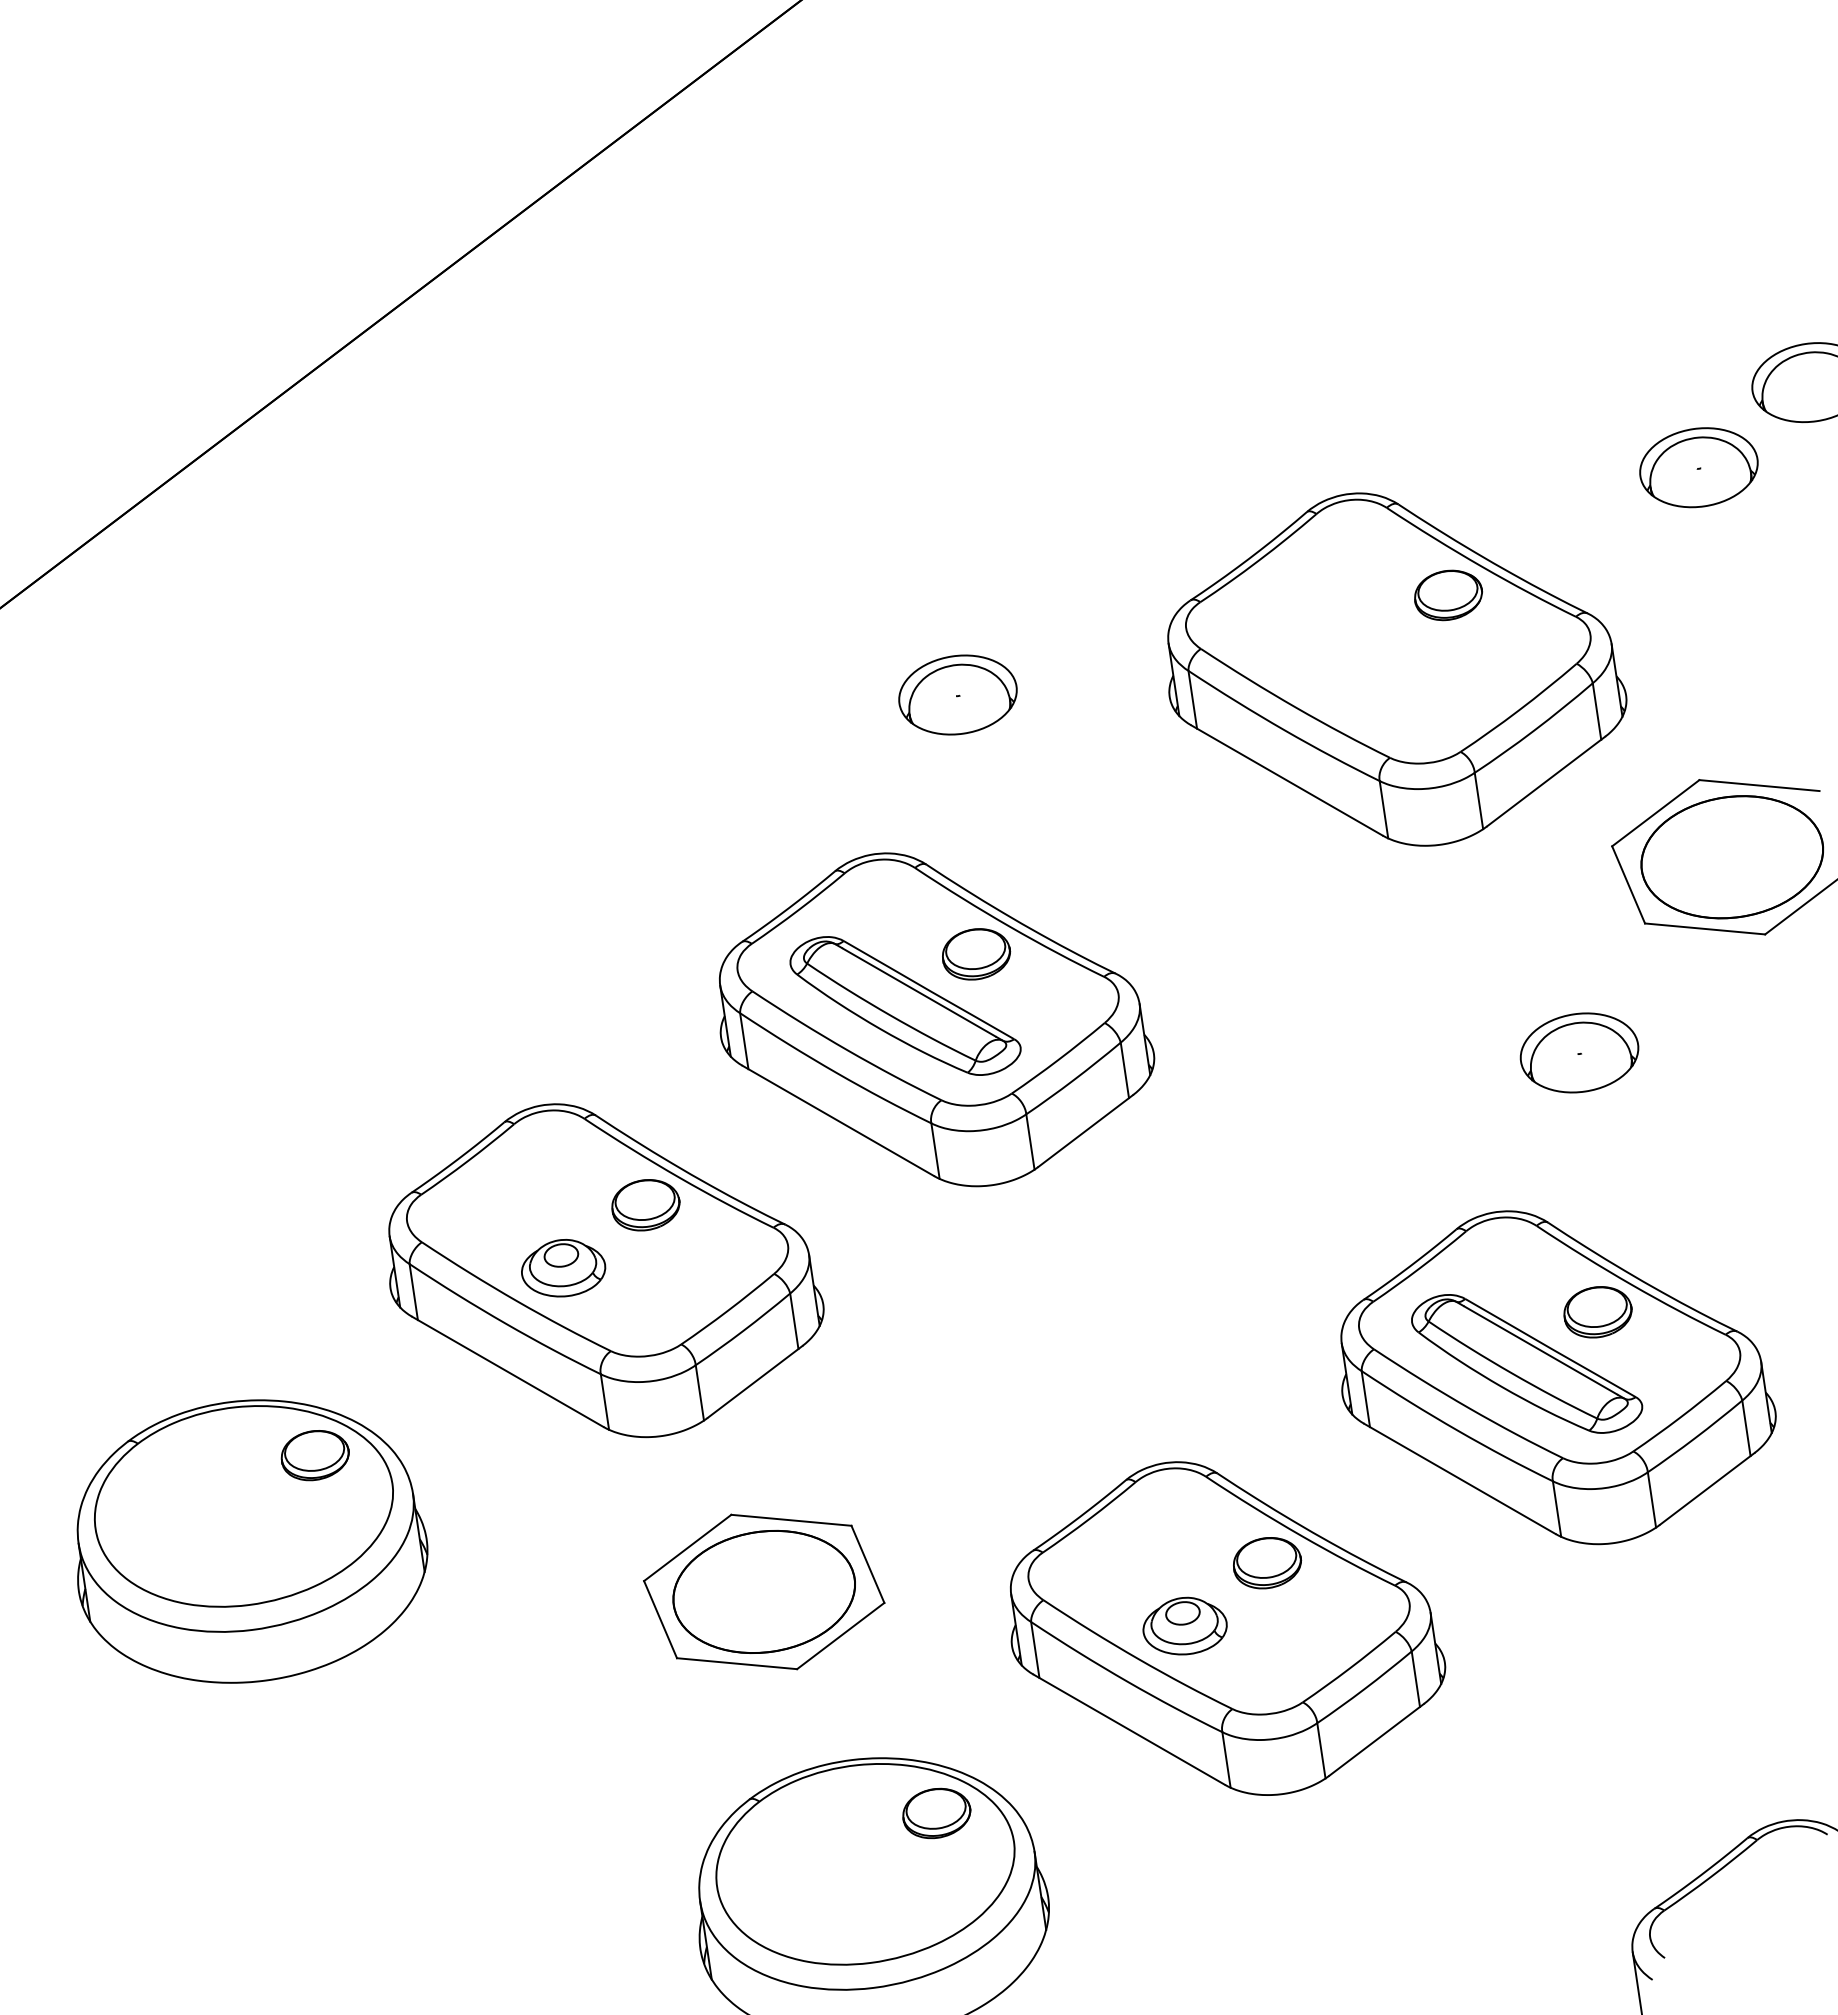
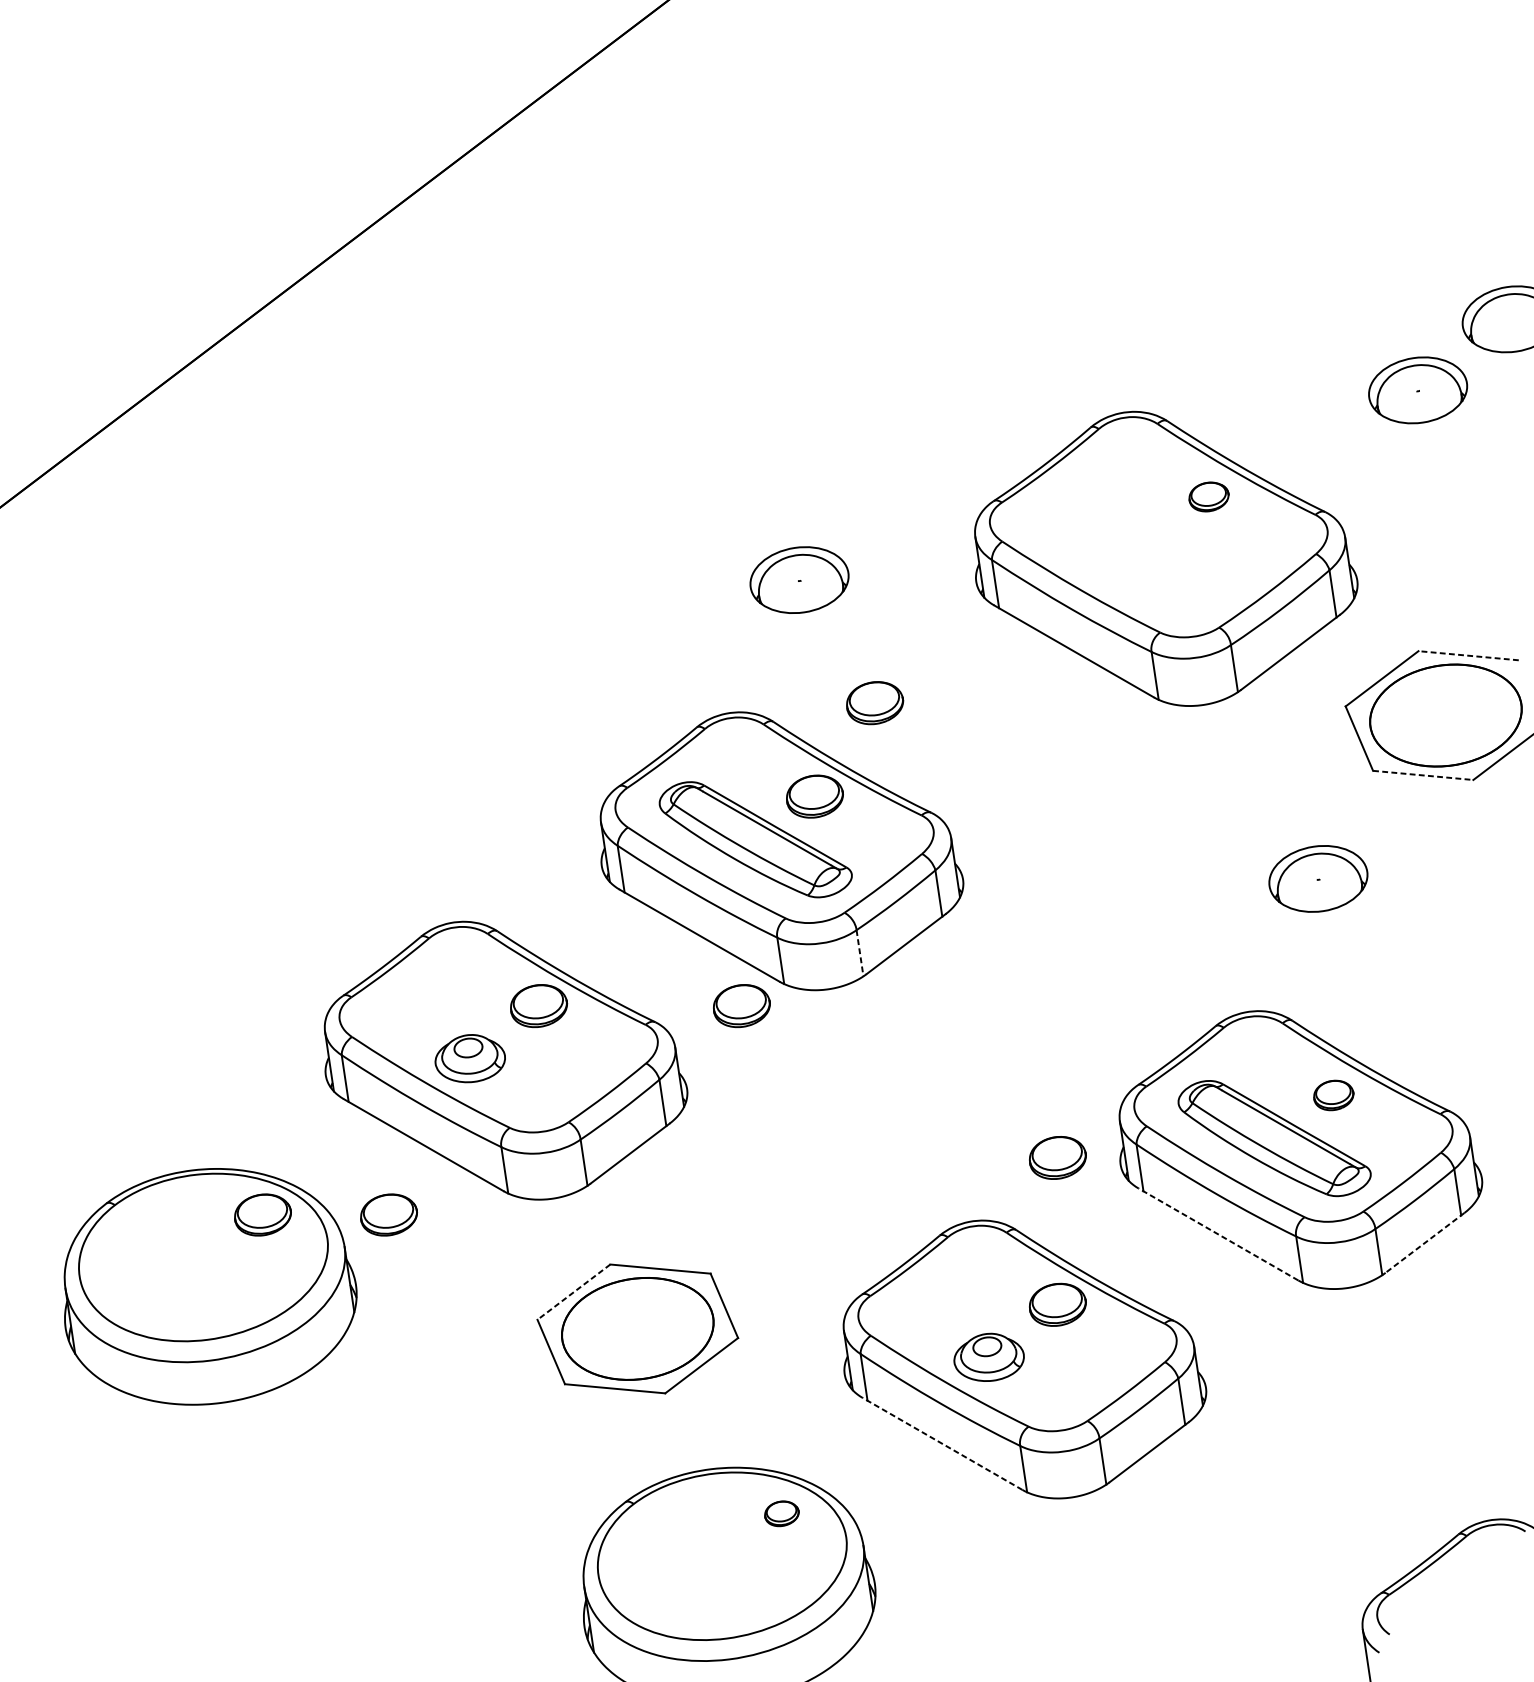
part: (1448, 595) -> (1209, 497), size x0.7
line: (1759, 785) -> (1468, 655), solid -> dashed
part: (1048, 842) -> (875, 703), added
line: (1705, 929) -> (1423, 775), solid -> dashed
line: (1030, 1141) -> (860, 952), solid -> dashed
part: (888, 1205) -> (741, 1006), added
part: (1597, 1312) -> (1333, 1095), size x0.7
part: (1267, 1387) -> (1057, 1158), added
part: (465, 1455) -> (388, 1214), added
line: (1459, 1478) -> (1218, 1234), solid -> dashed
line: (1706, 1489) -> (1424, 1243), solid -> dashed
line: (687, 1547) -> (573, 1291), solid -> dashed
line: (1128, 1729) -> (941, 1443), solid -> dashed
part: (936, 1813) -> (781, 1513), size x0.6

